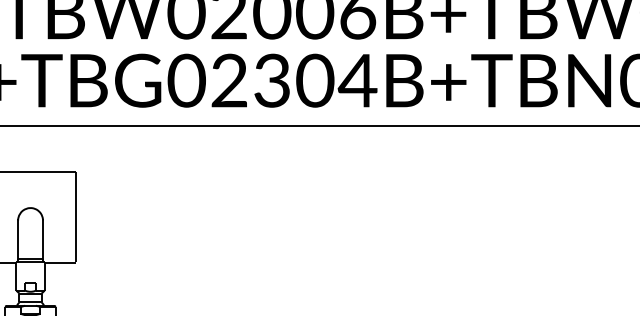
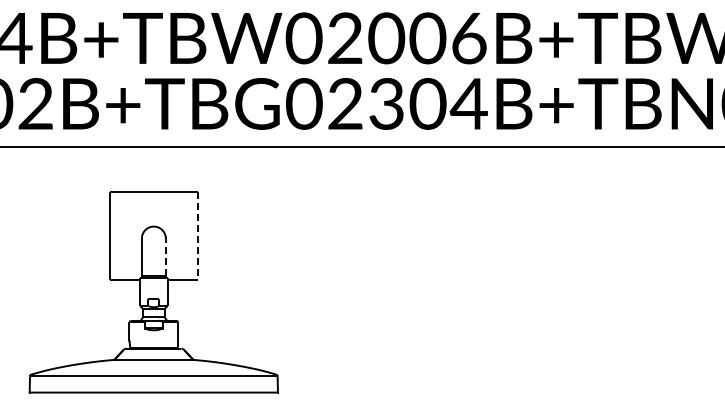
line: (76, 217) -> (198, 235), solid -> dashed
line: (42, 239) -> (165, 256), solid -> dashed

